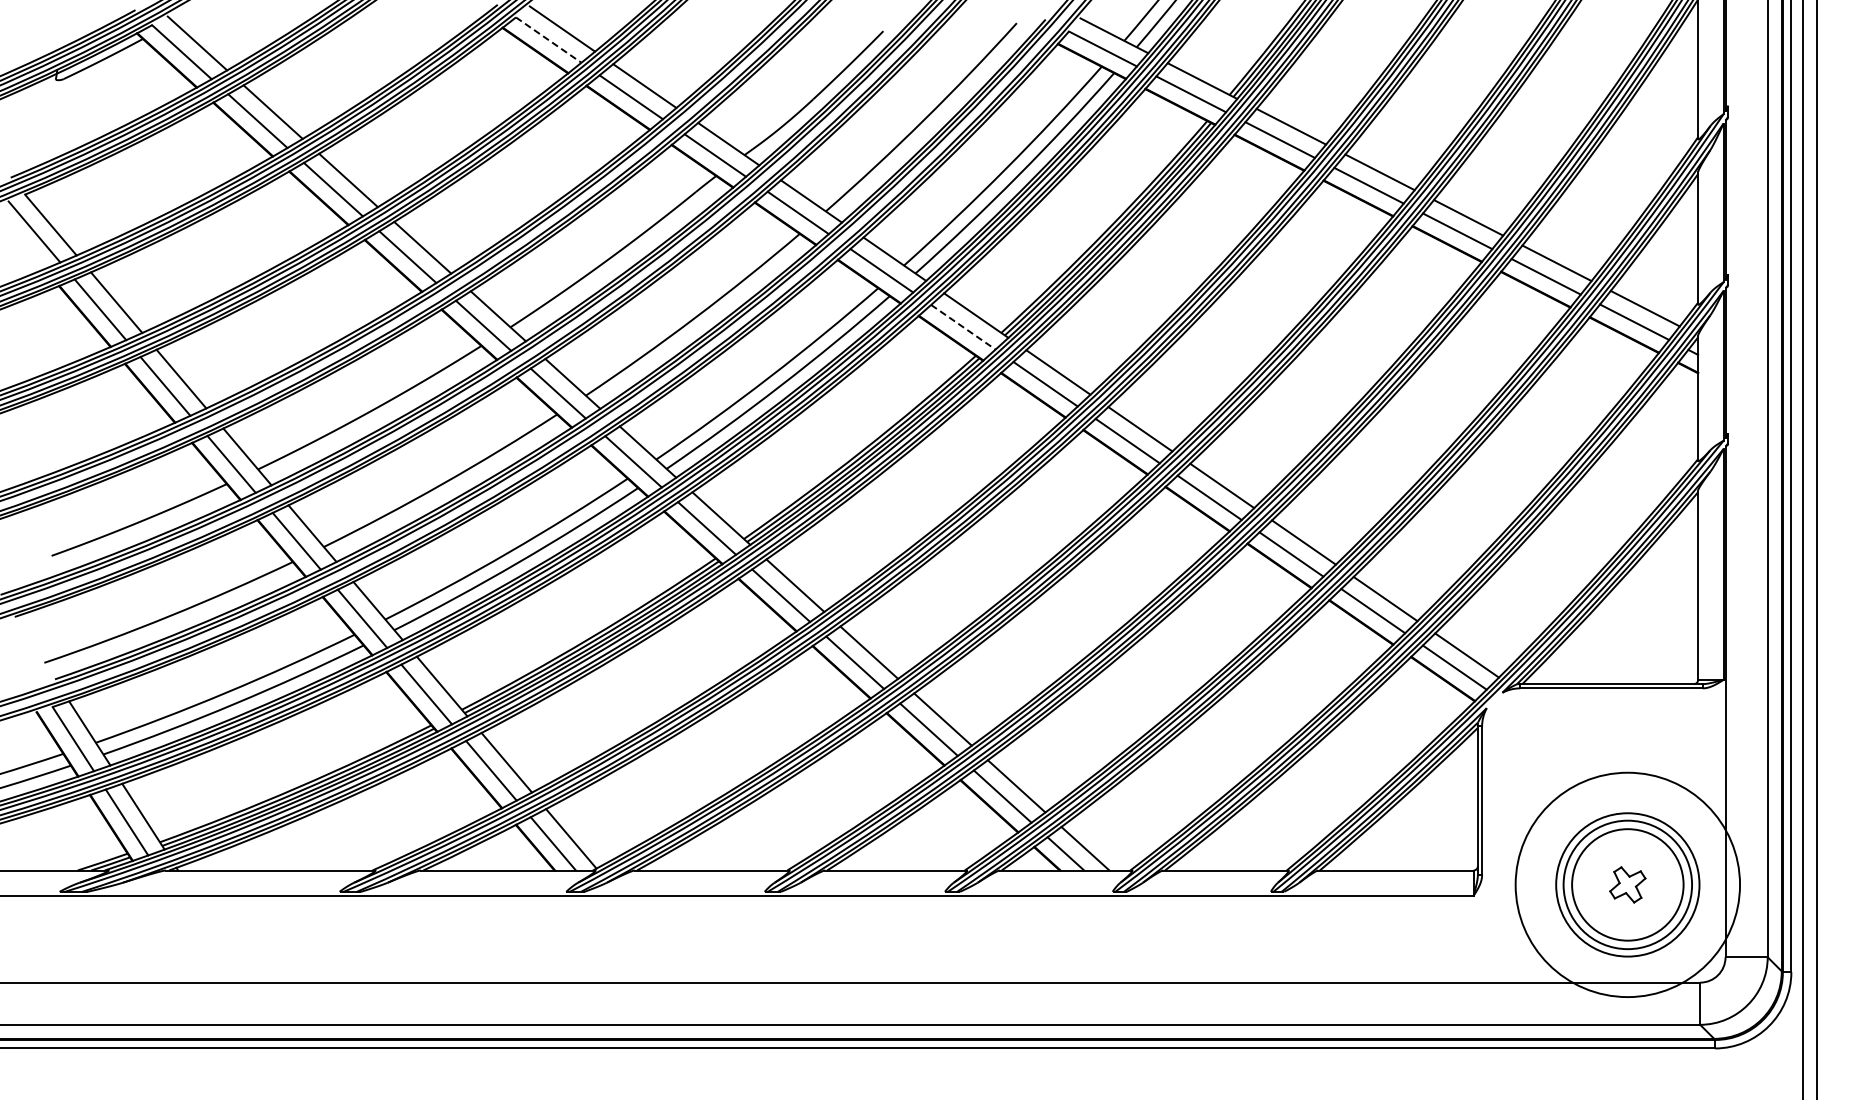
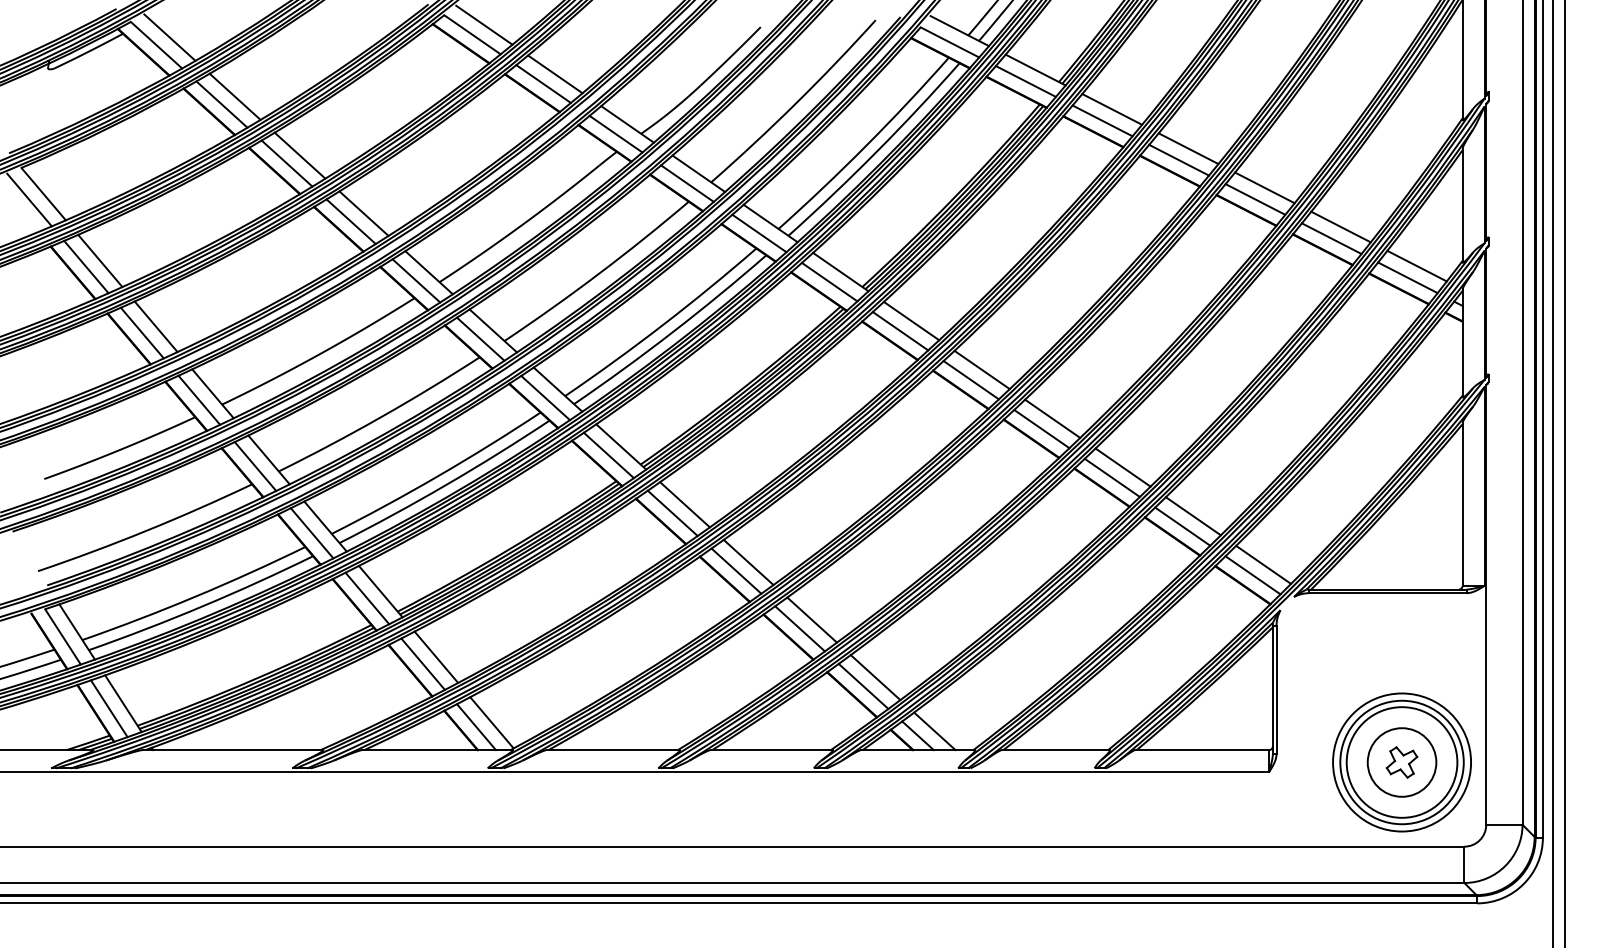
line: (548, 40) -> (472, 35), dashed -> solid
line: (963, 327) -> (829, 282), dashed -> solid
circle: (1627, 884) -> (1401, 762), size x0.71
circle: (1627, 884) -> (1401, 762), size x0.71

